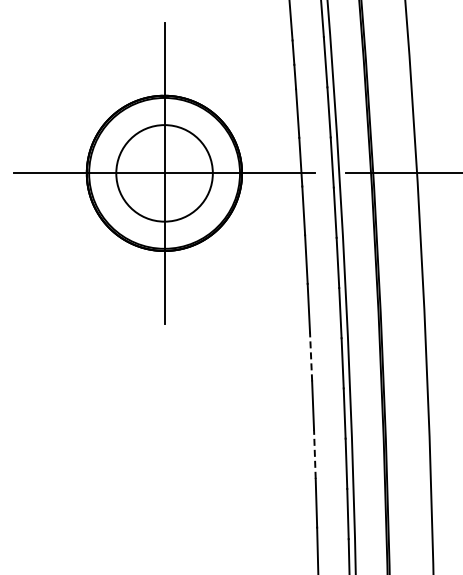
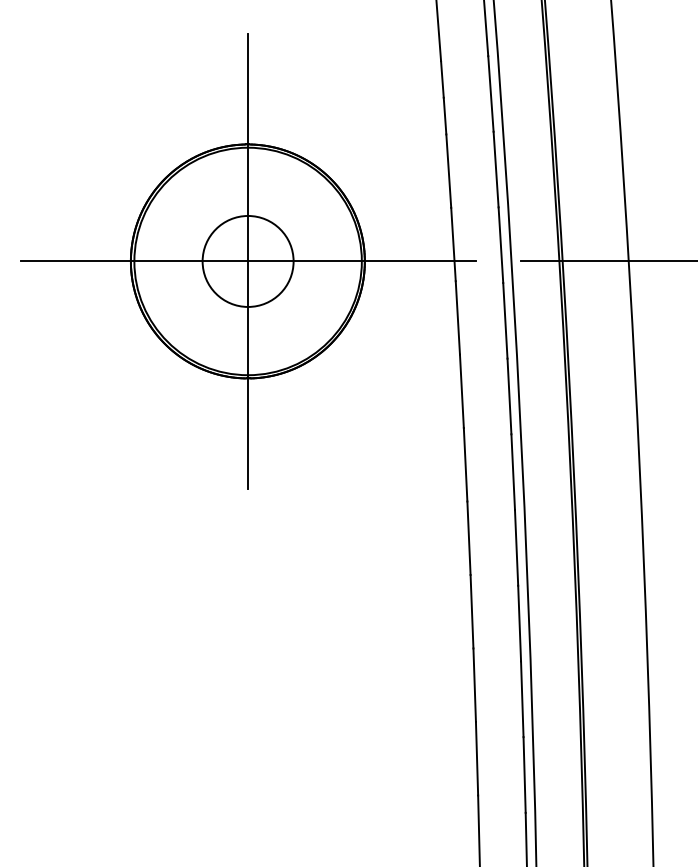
circle: (164, 173) -> (247, 261), size x0.62
line: (311, 356) -> (469, 537), dashed -> solid
line: (314, 453) -> (474, 683), dashed -> solid

